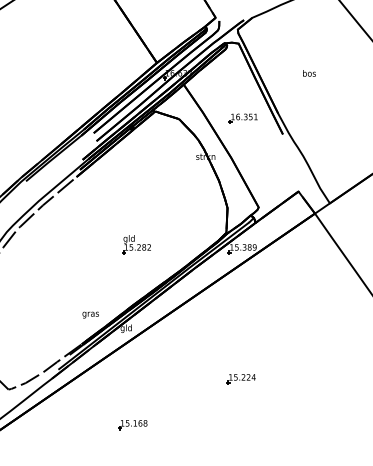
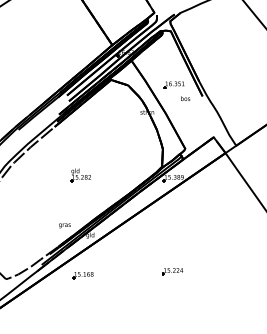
text: (309, 73) -> (185, 98), moved
part: (136, 244) -> (80, 175), moved
part: (132, 424) -> (82, 275), moved

